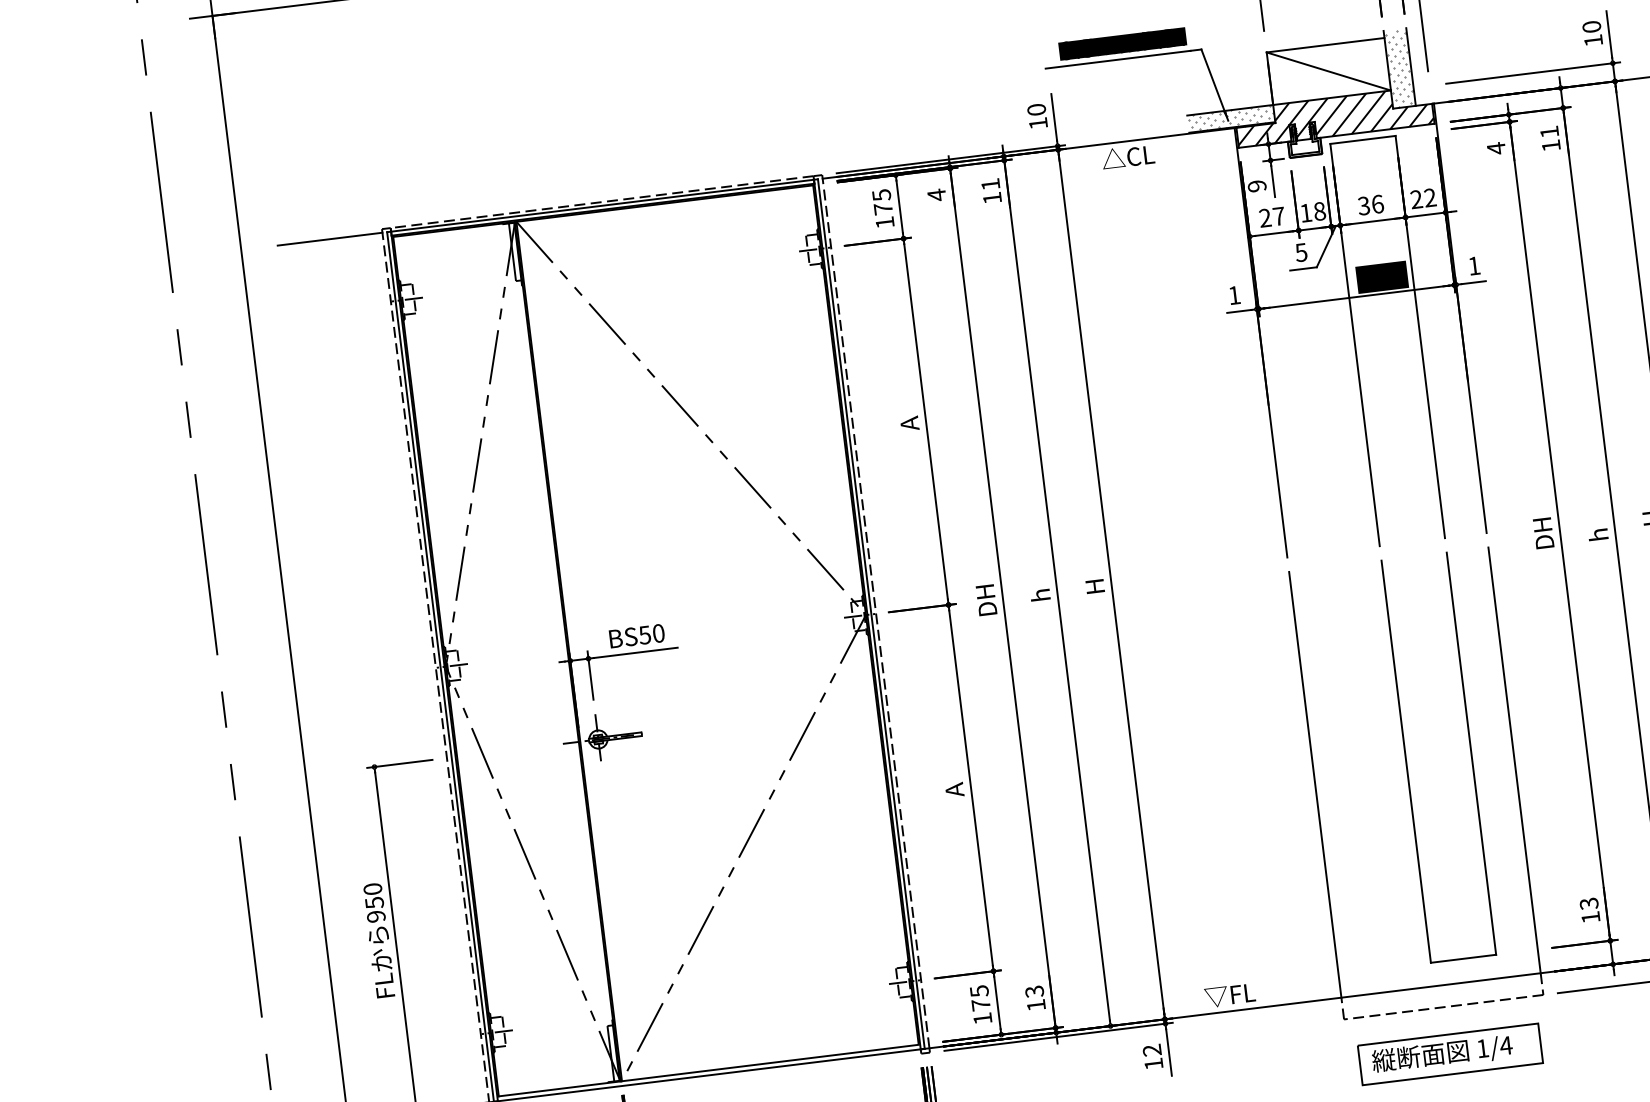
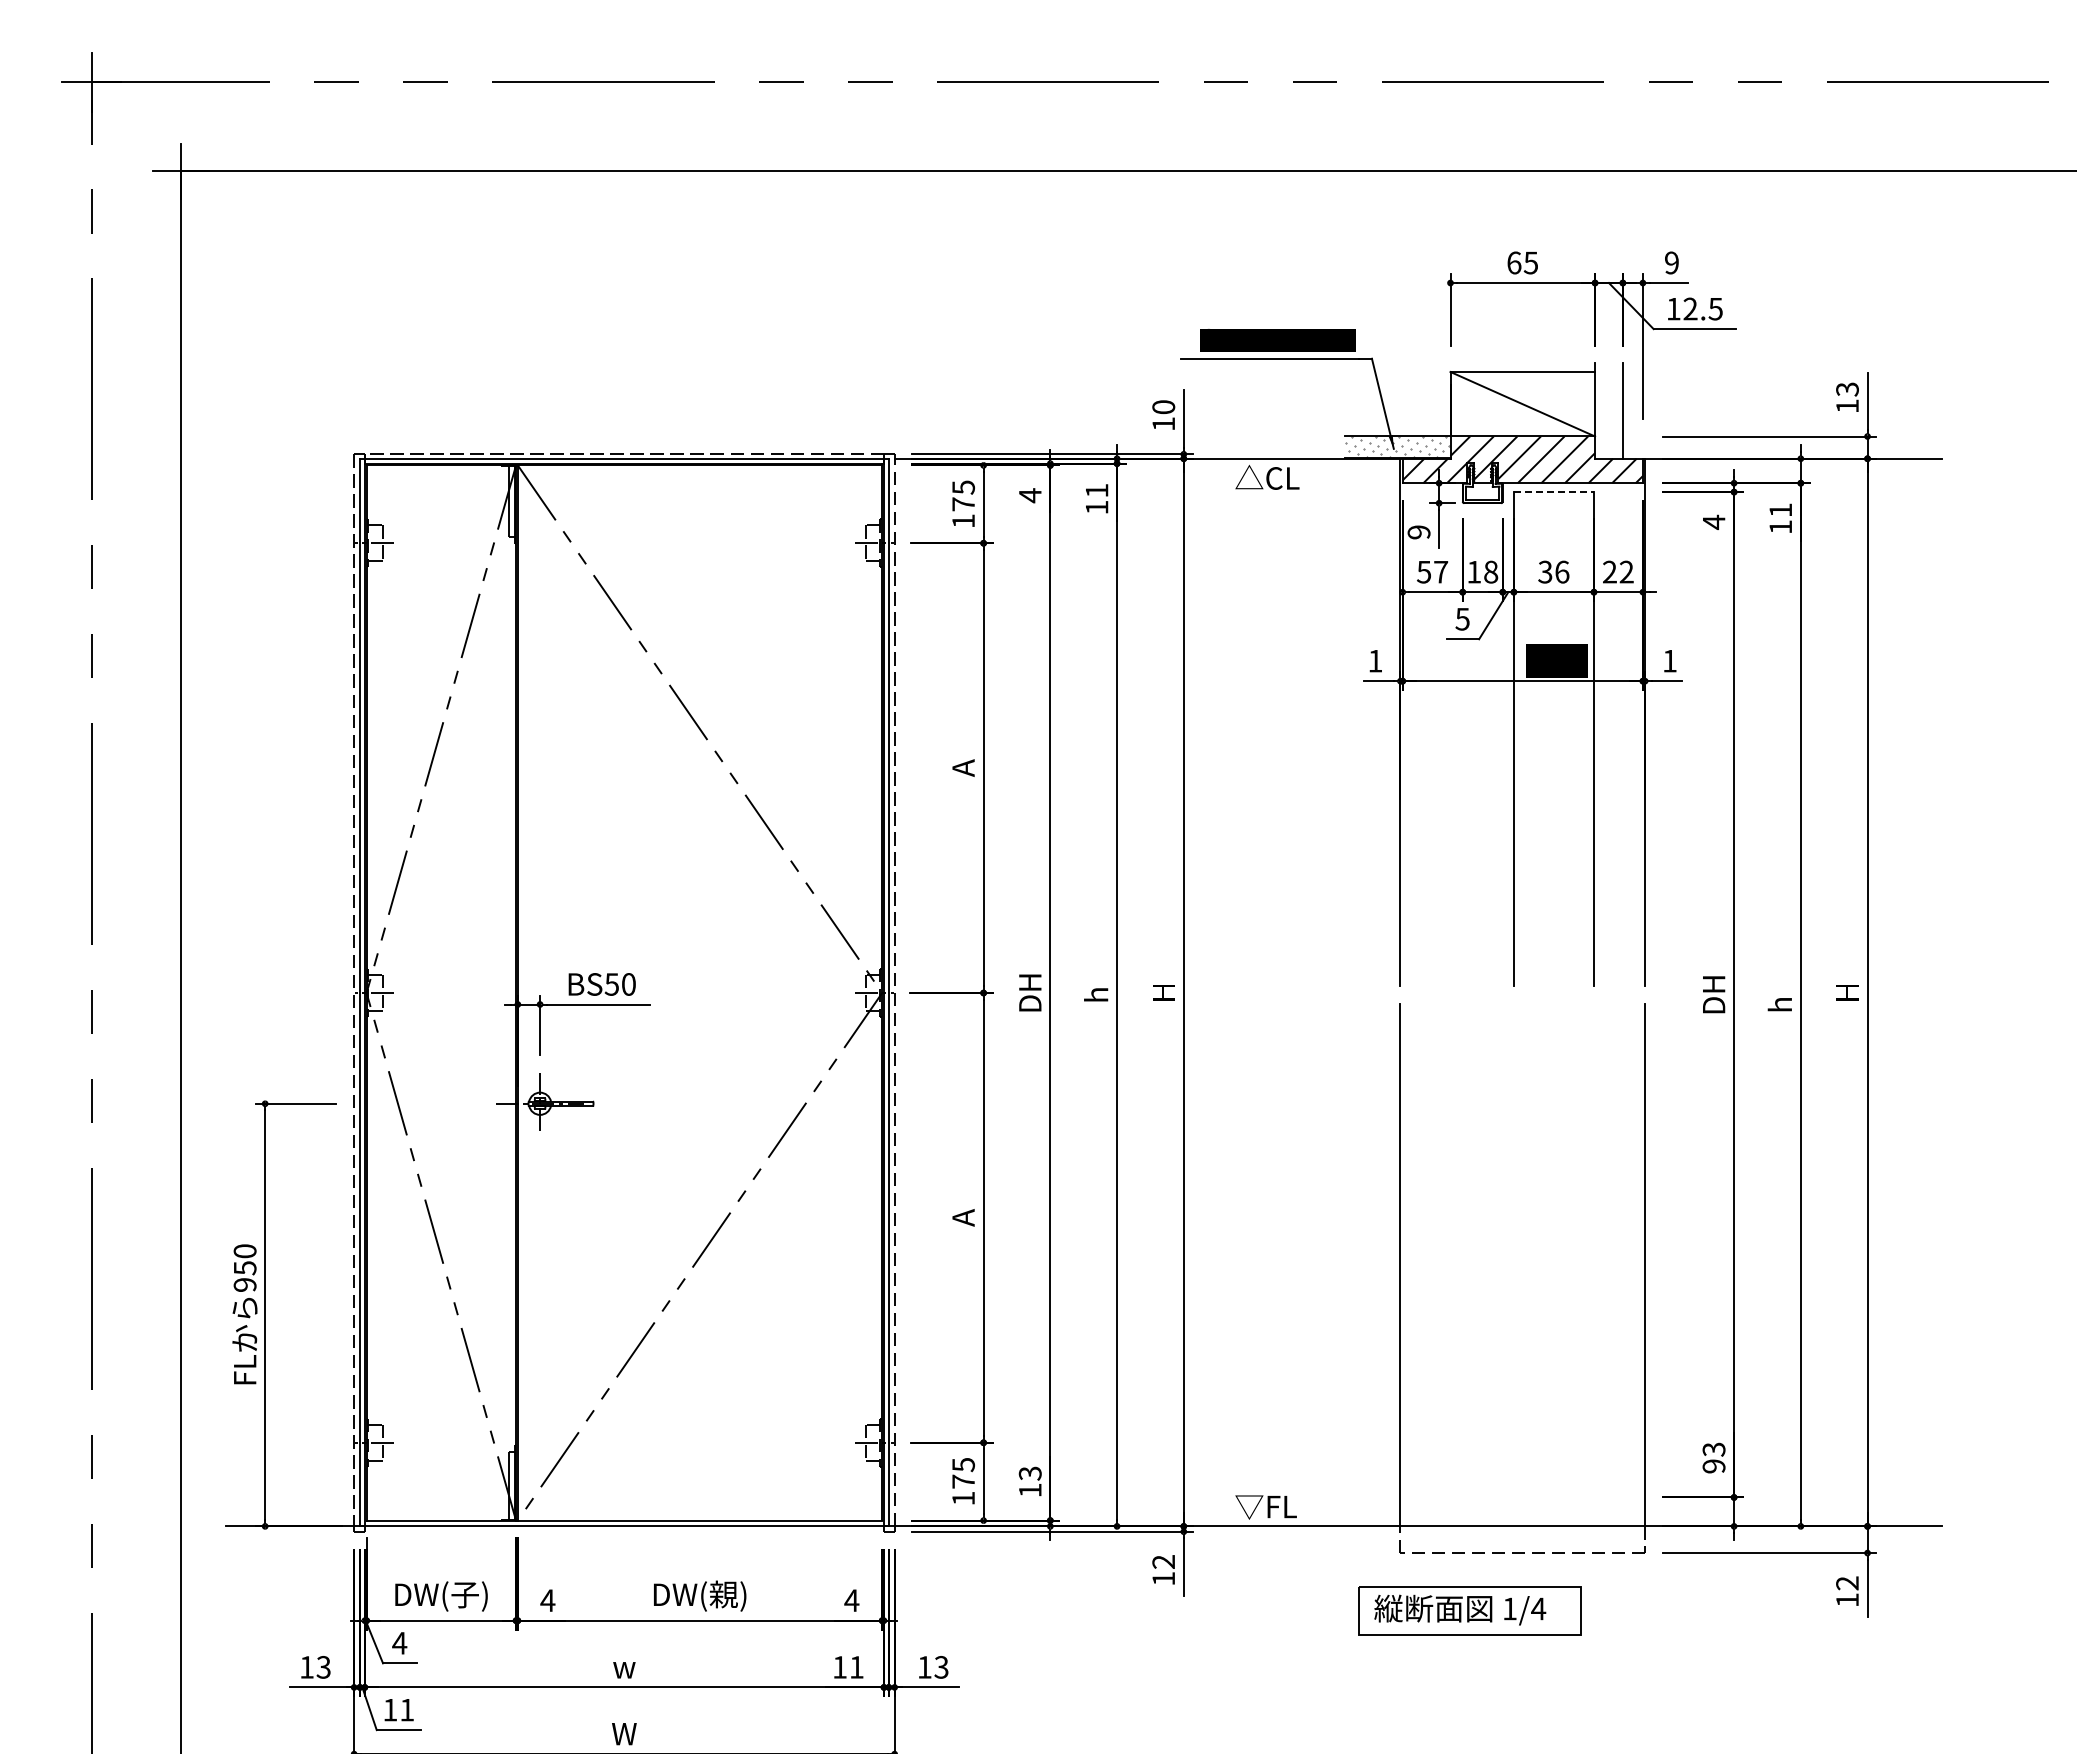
text: (1591, 27) -> (1847, 389), 10 -> 13
hatch: (1399, 68) -> (1608, 411), removed
line: (1363, 140) -> (1554, 492), solid -> dashed
text: (1264, 217) -> (1423, 571), 27 -> 57
line: (329, 239) -> (289, 458), removed
part: (1406, 761) -> (1514, 1250), removed
text: (1590, 917) -> (1713, 1466), 13 -> 93
part: (1450, 1053) -> (1469, 1610), moved

